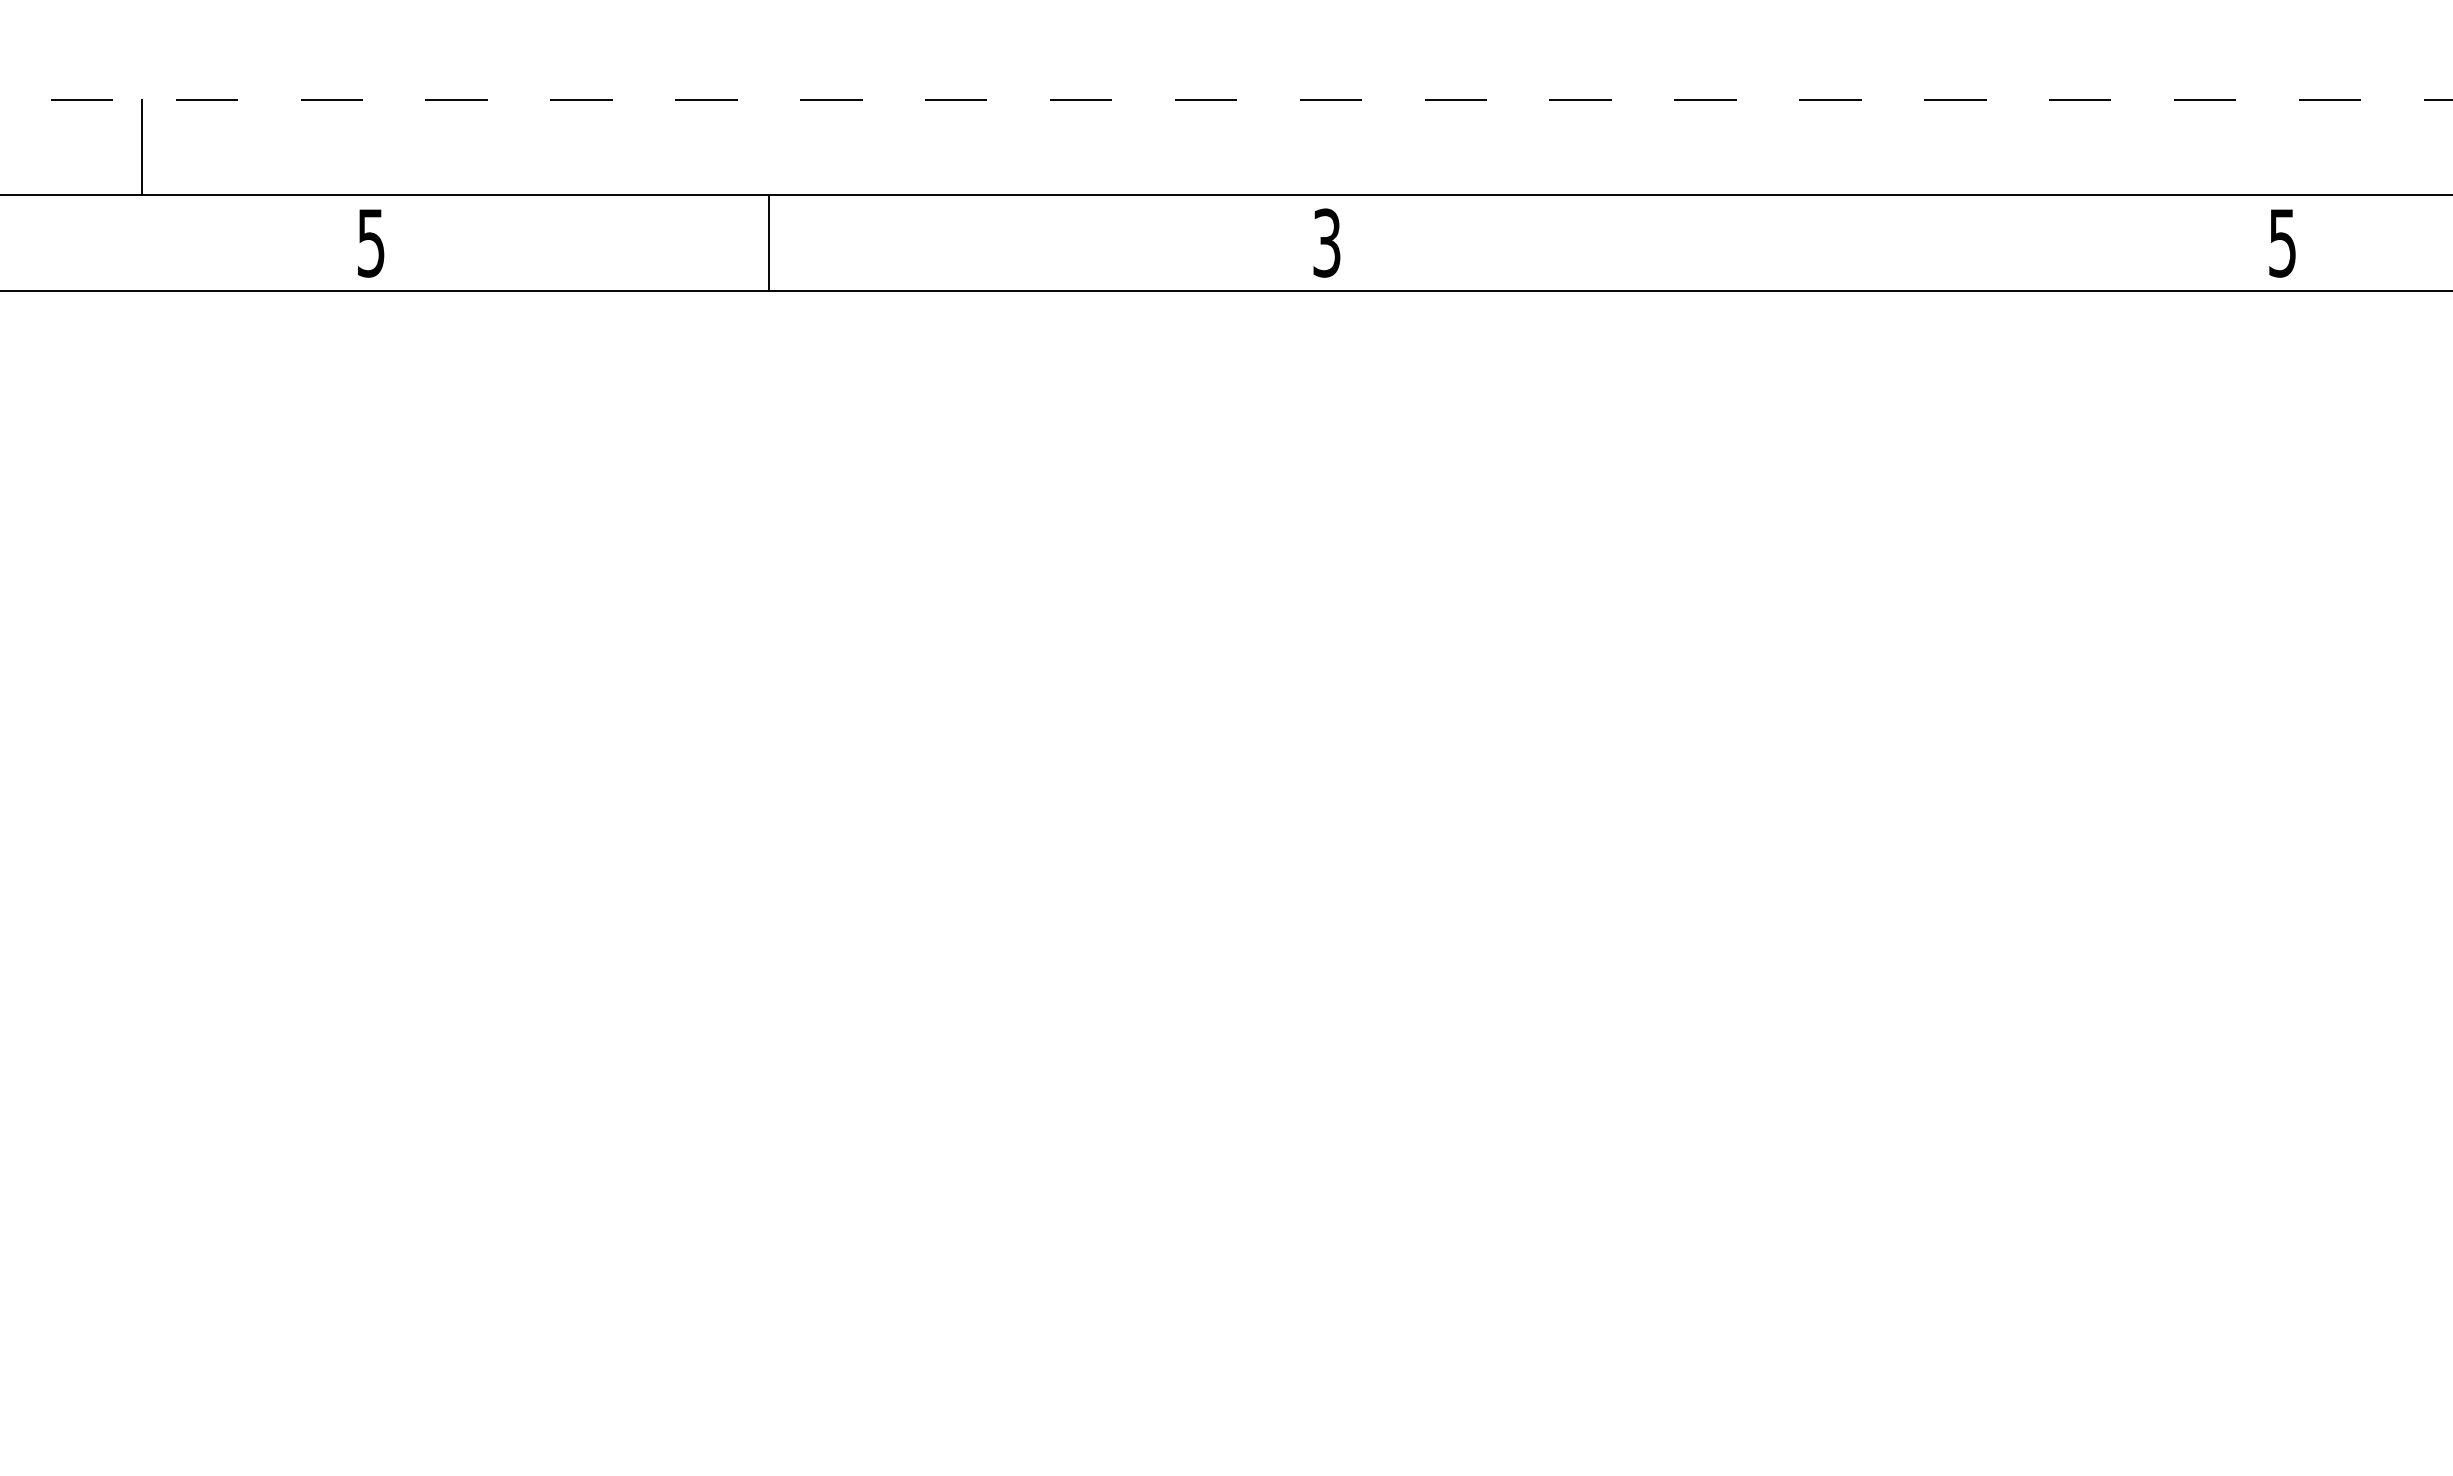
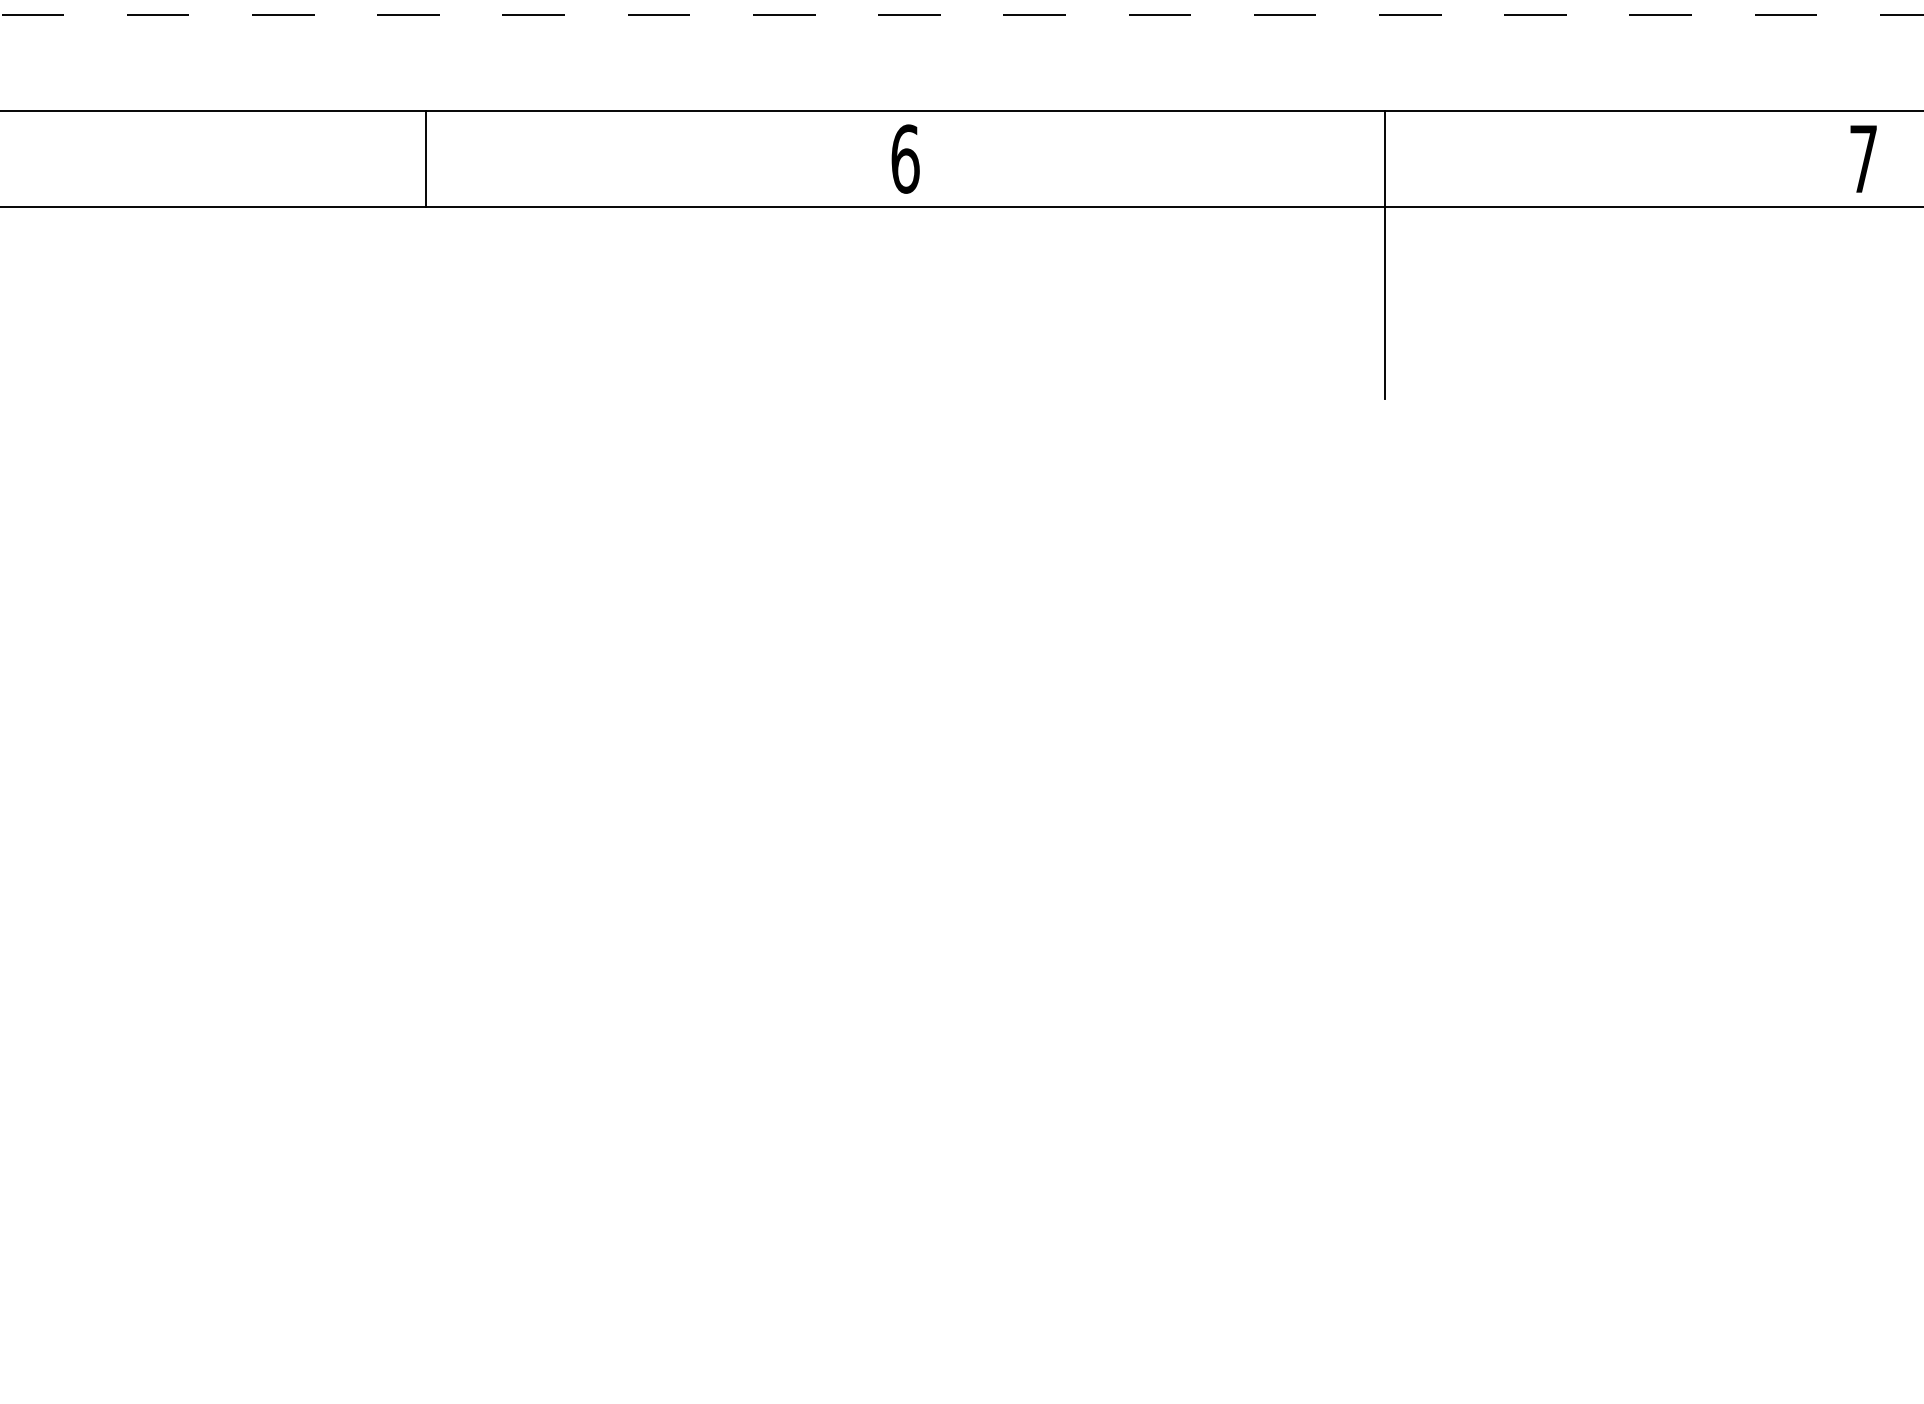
line: (769, 242) -> (426, 158), moved
text: (1327, 242) -> (905, 158), 3 -> 6
text: (2282, 243) -> (1863, 159), 5 -> 7
line: (1804, 338) -> (1384, 254), added

